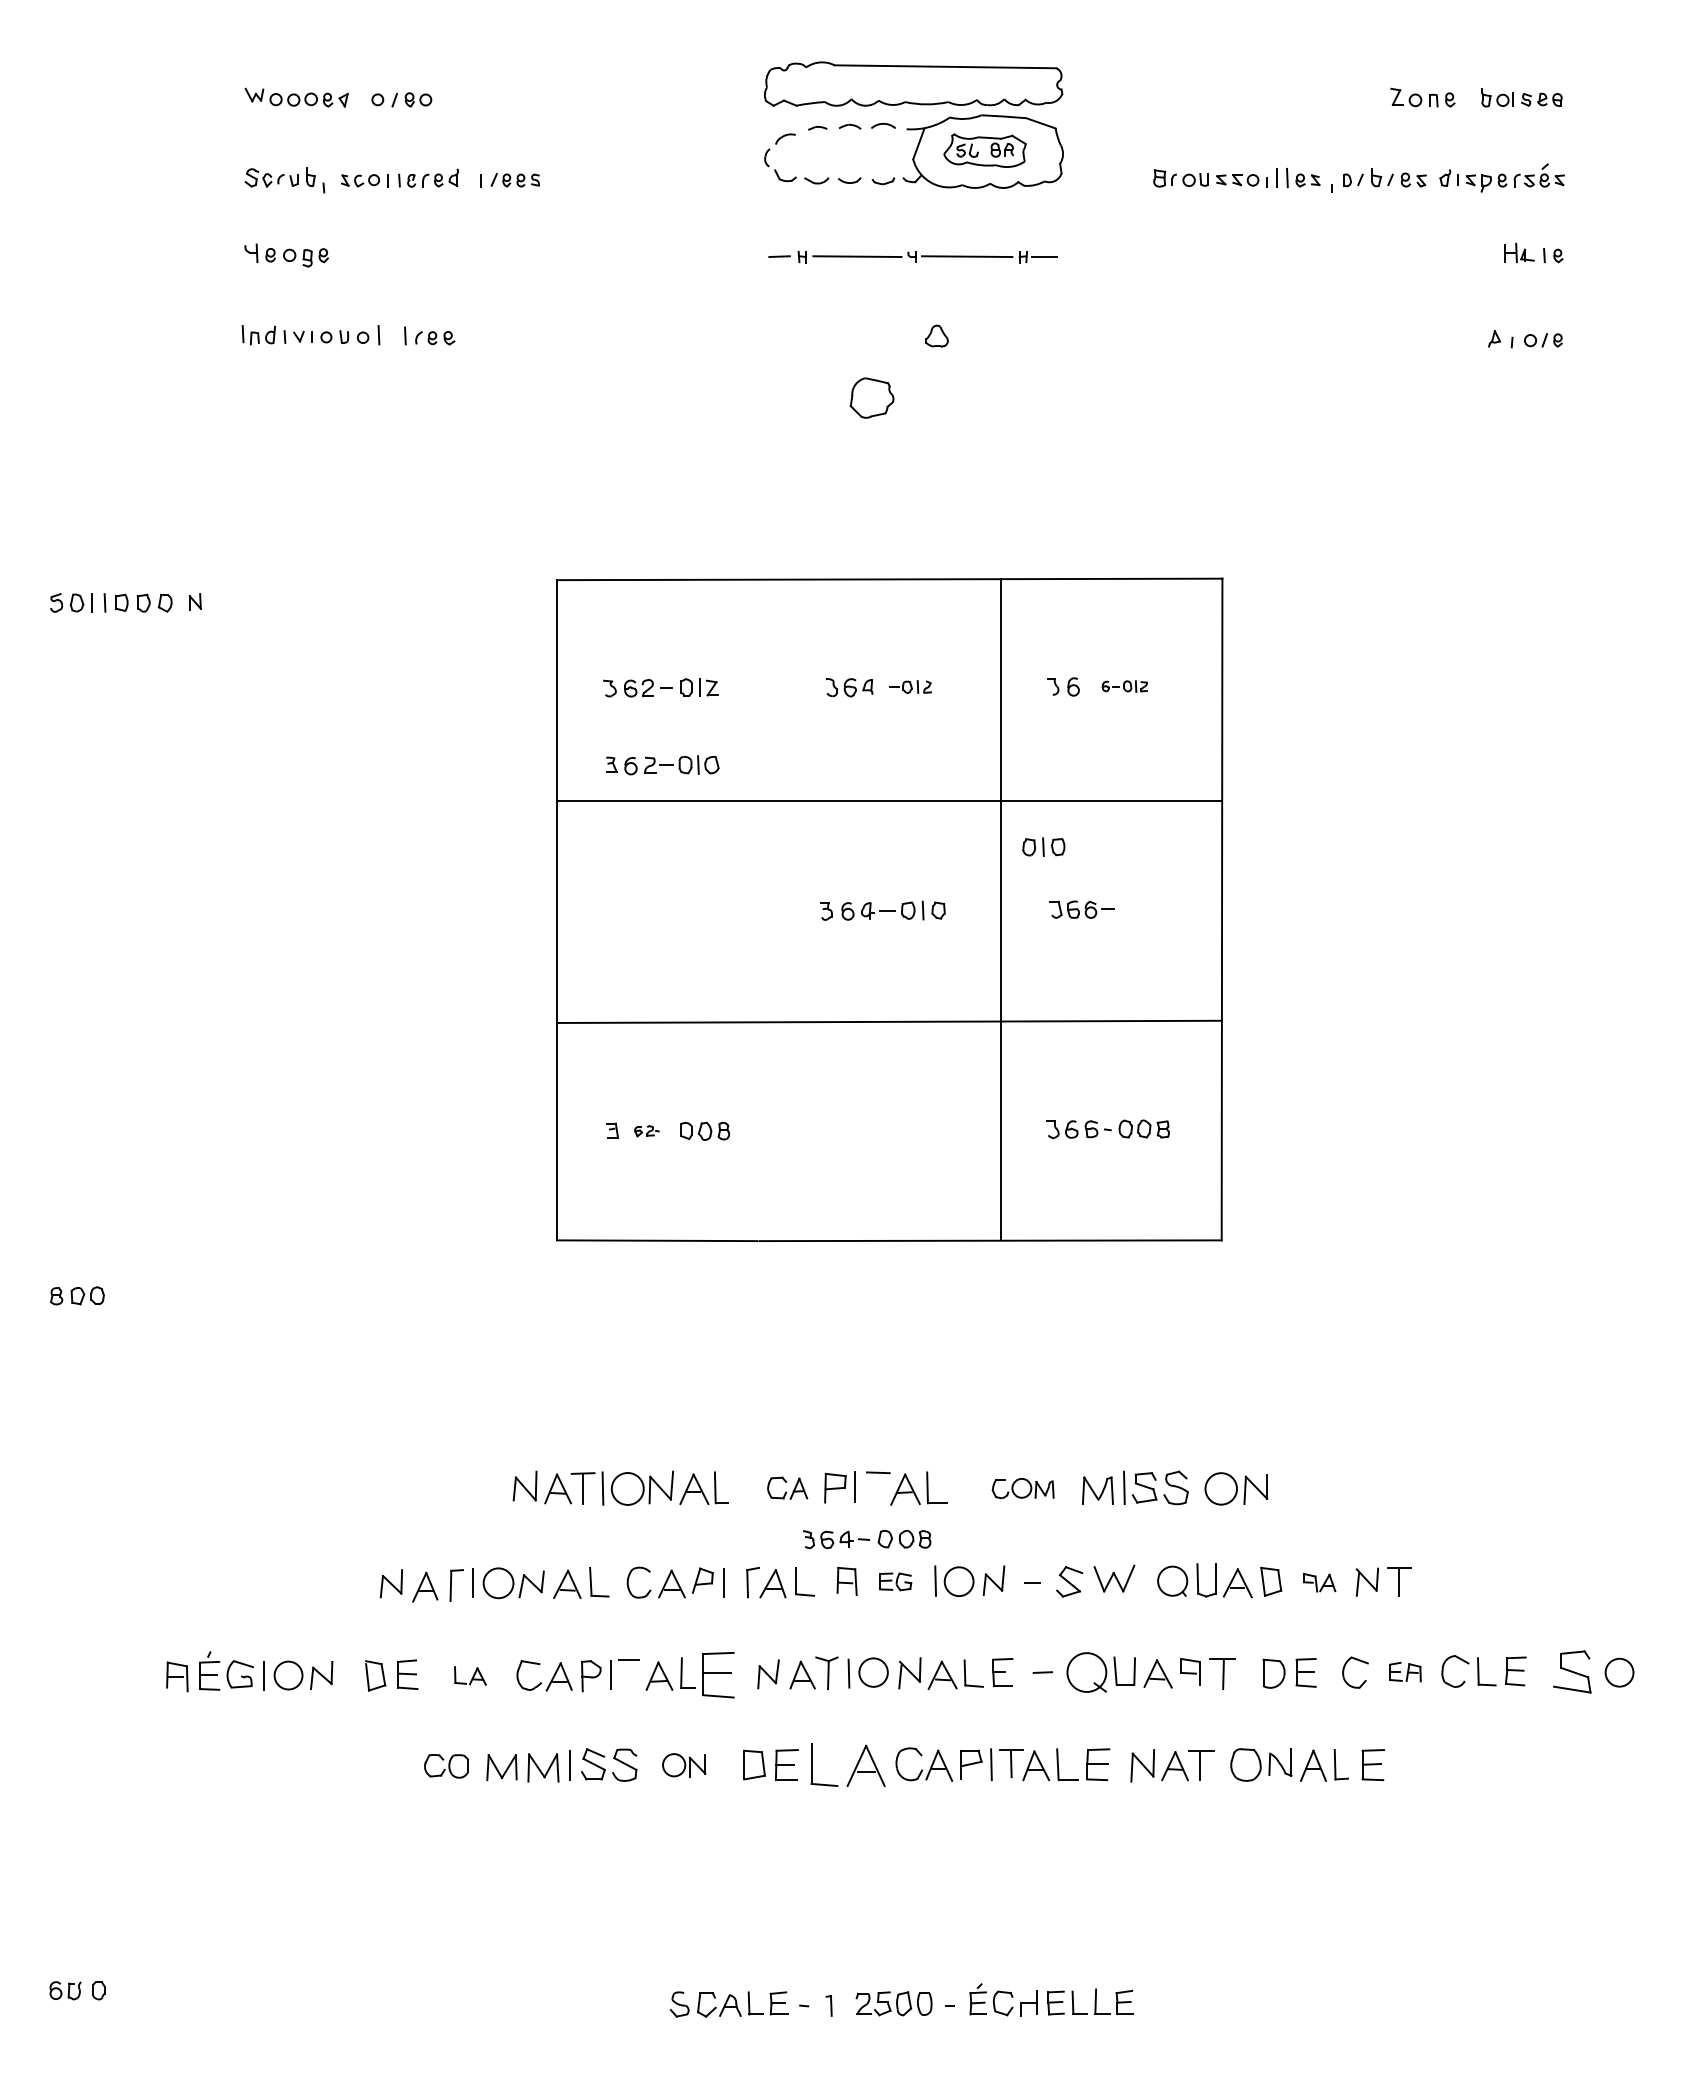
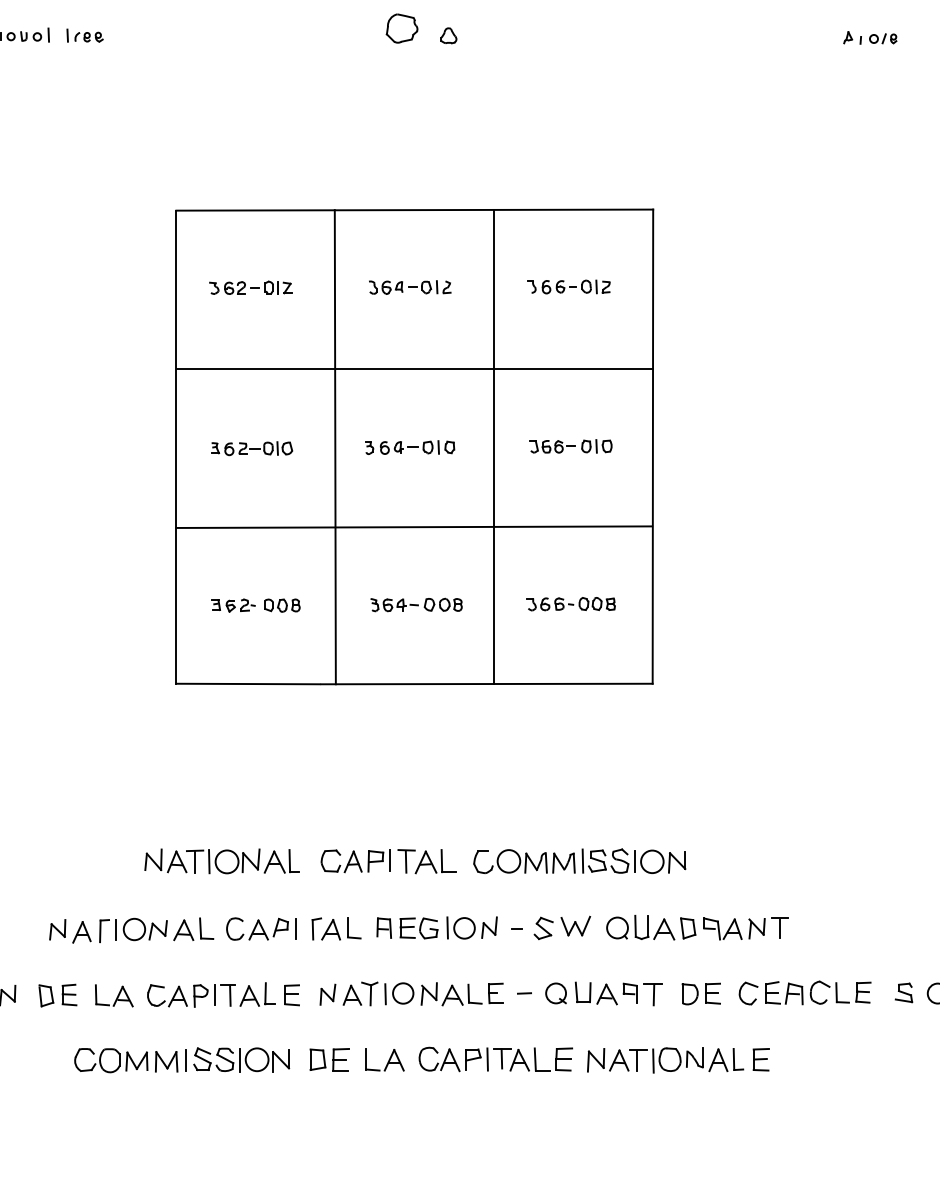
part: (871, 397) -> (401, 28), moved
part: (910, 686) -> (429, 286), size x1.43
part: (1124, 686) -> (583, 286), size x1.67
part: (662, 765) -> (251, 448), moved
part: (1043, 846) -> (596, 445), moved
line: (778, 910) -> (335, 447), added
part: (646, 1130) -> (240, 605), size x1.67
line: (1196, 1487) -> (634, 860), added
part: (787, 1488) -> (341, 861), size x1.43
line: (877, 1488) -> (406, 861), added
part: (1022, 1488) -> (509, 861), size x1.67
part: (867, 1539) -> (416, 605), moved
part: (895, 1581) -> (418, 928), size x1.67
part: (1319, 1582) -> (722, 928), size x1.67
part: (1405, 1671) -> (784, 992), size x1.67
part: (1572, 1671) -> (904, 992), size x0.62
part: (1086, 1672) -> (555, 993), size x0.71
part: (718, 1674) -> (292, 994), size x0.62
part: (470, 1675) -> (114, 995), size x1.67
line: (631, 1675) -> (229, 995), added
line: (645, 1765) -> (239, 1060), added
part: (684, 1765) -> (267, 1060), size x1.43
part: (848, 1765) -> (385, 1060), size x0.71
part: (446, 1766) -> (97, 1060), size x1.43
line: (1222, 1766) -> (653, 1060), added

